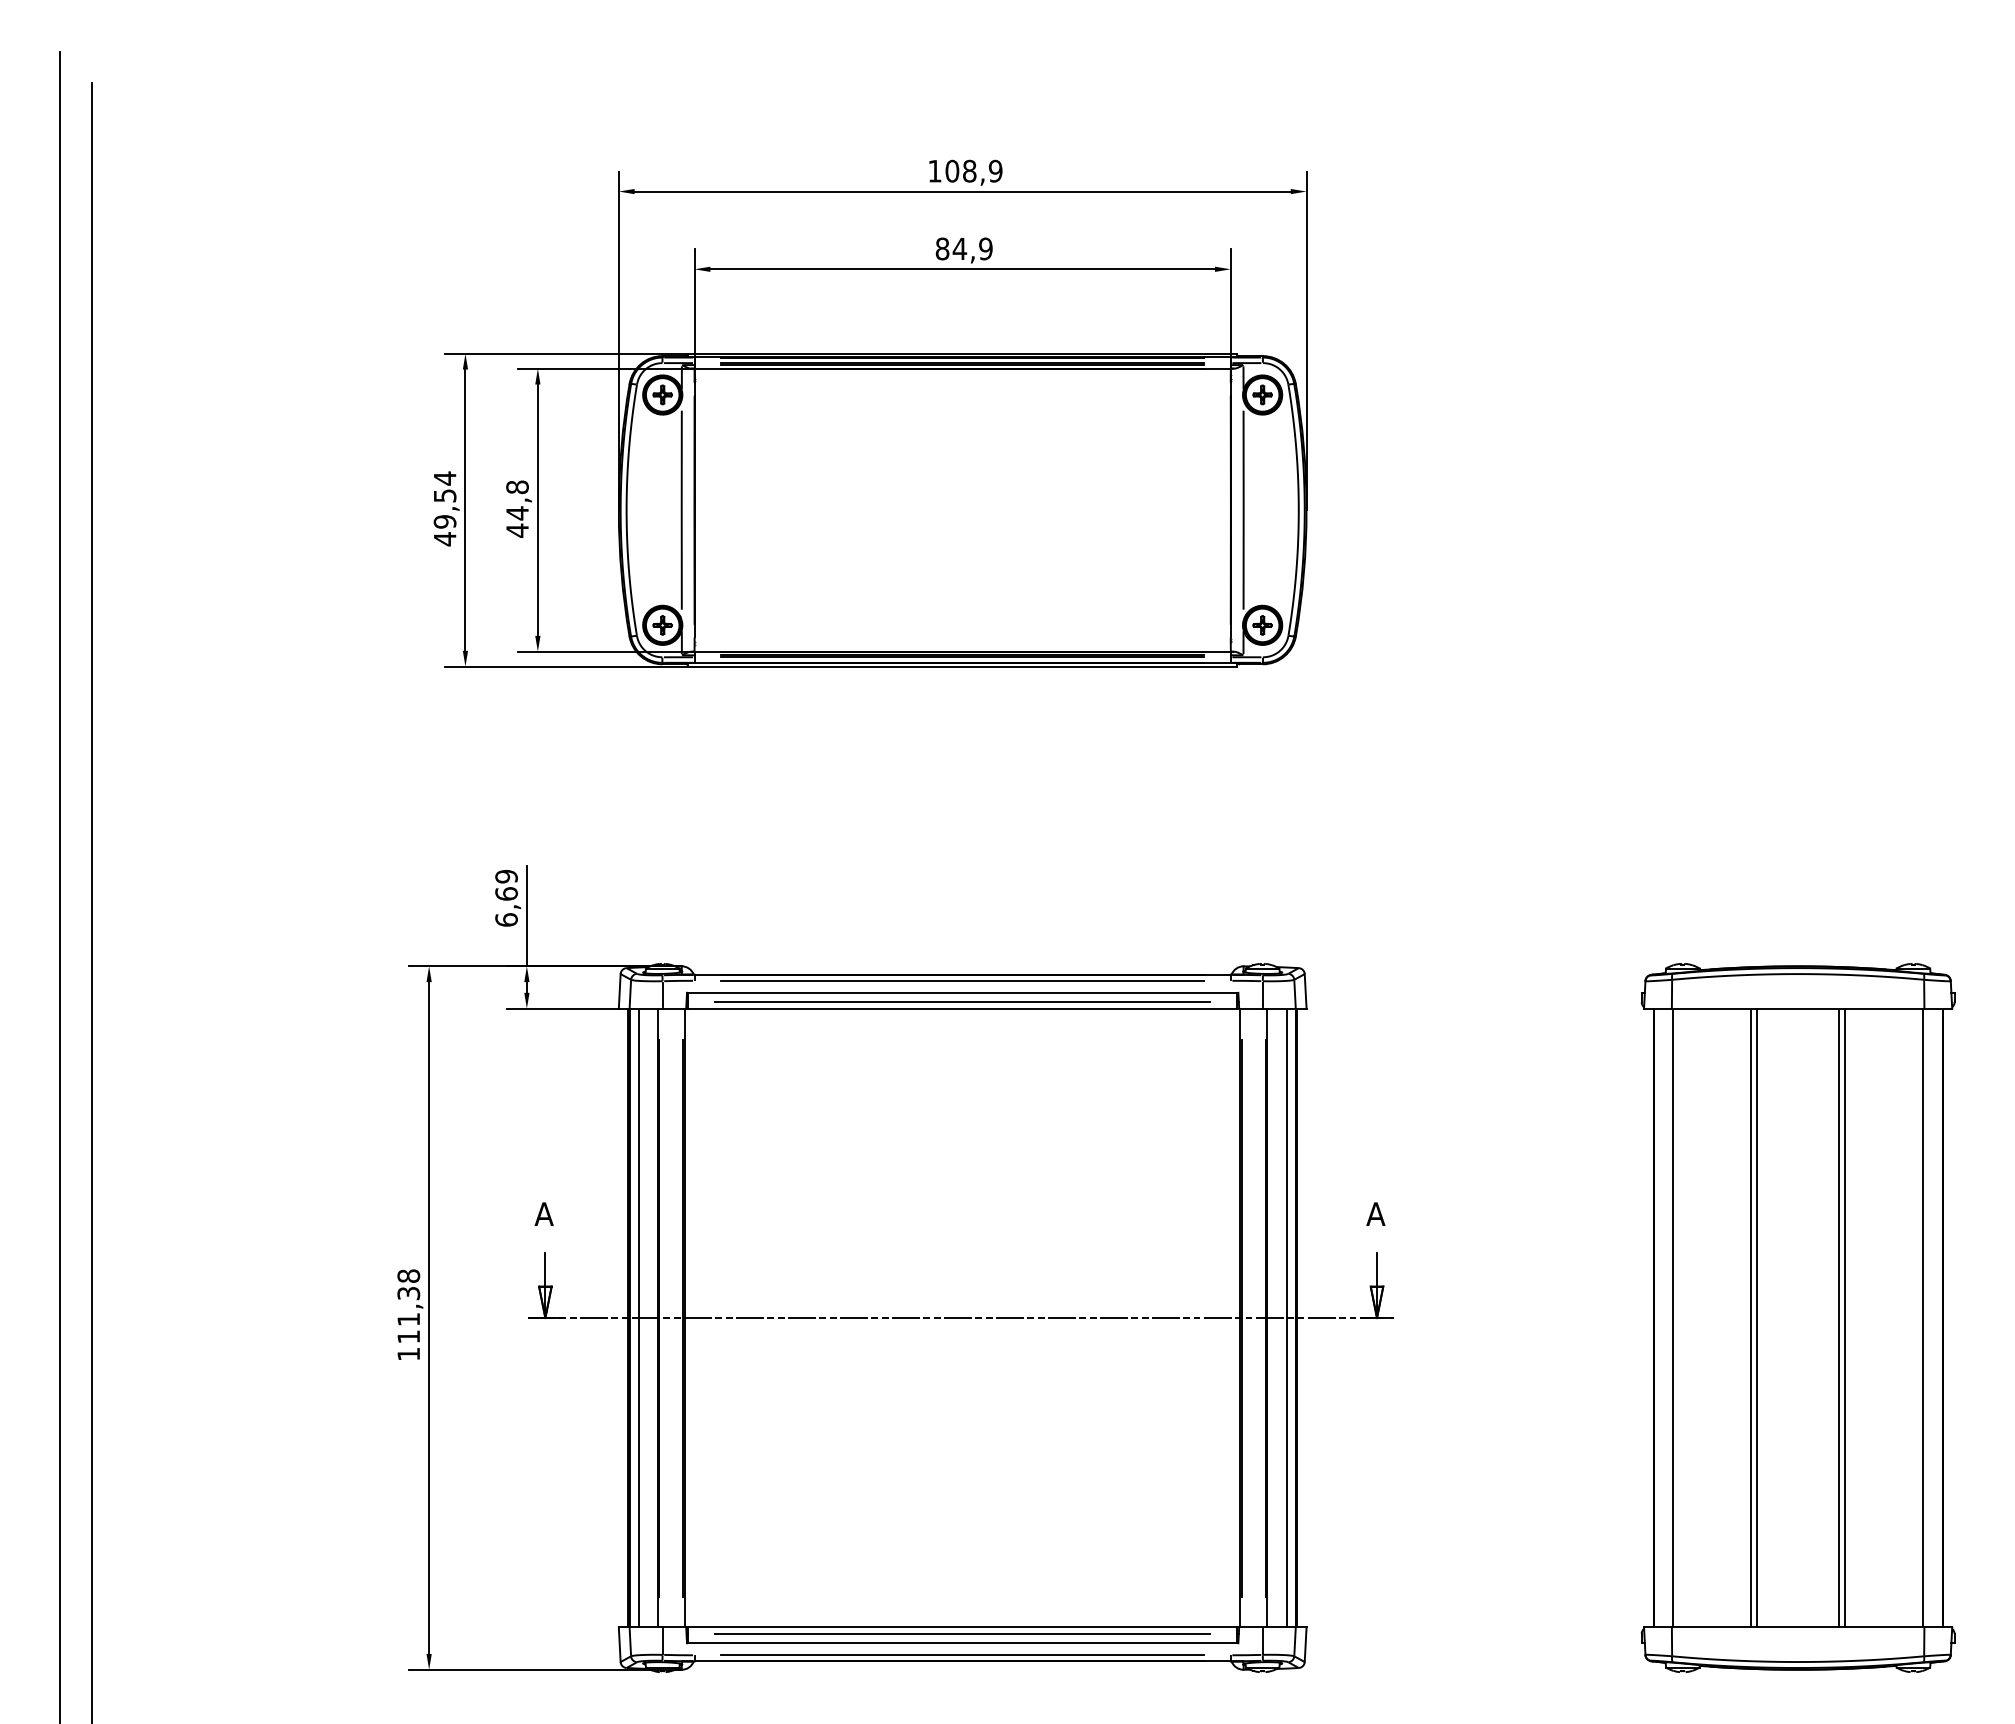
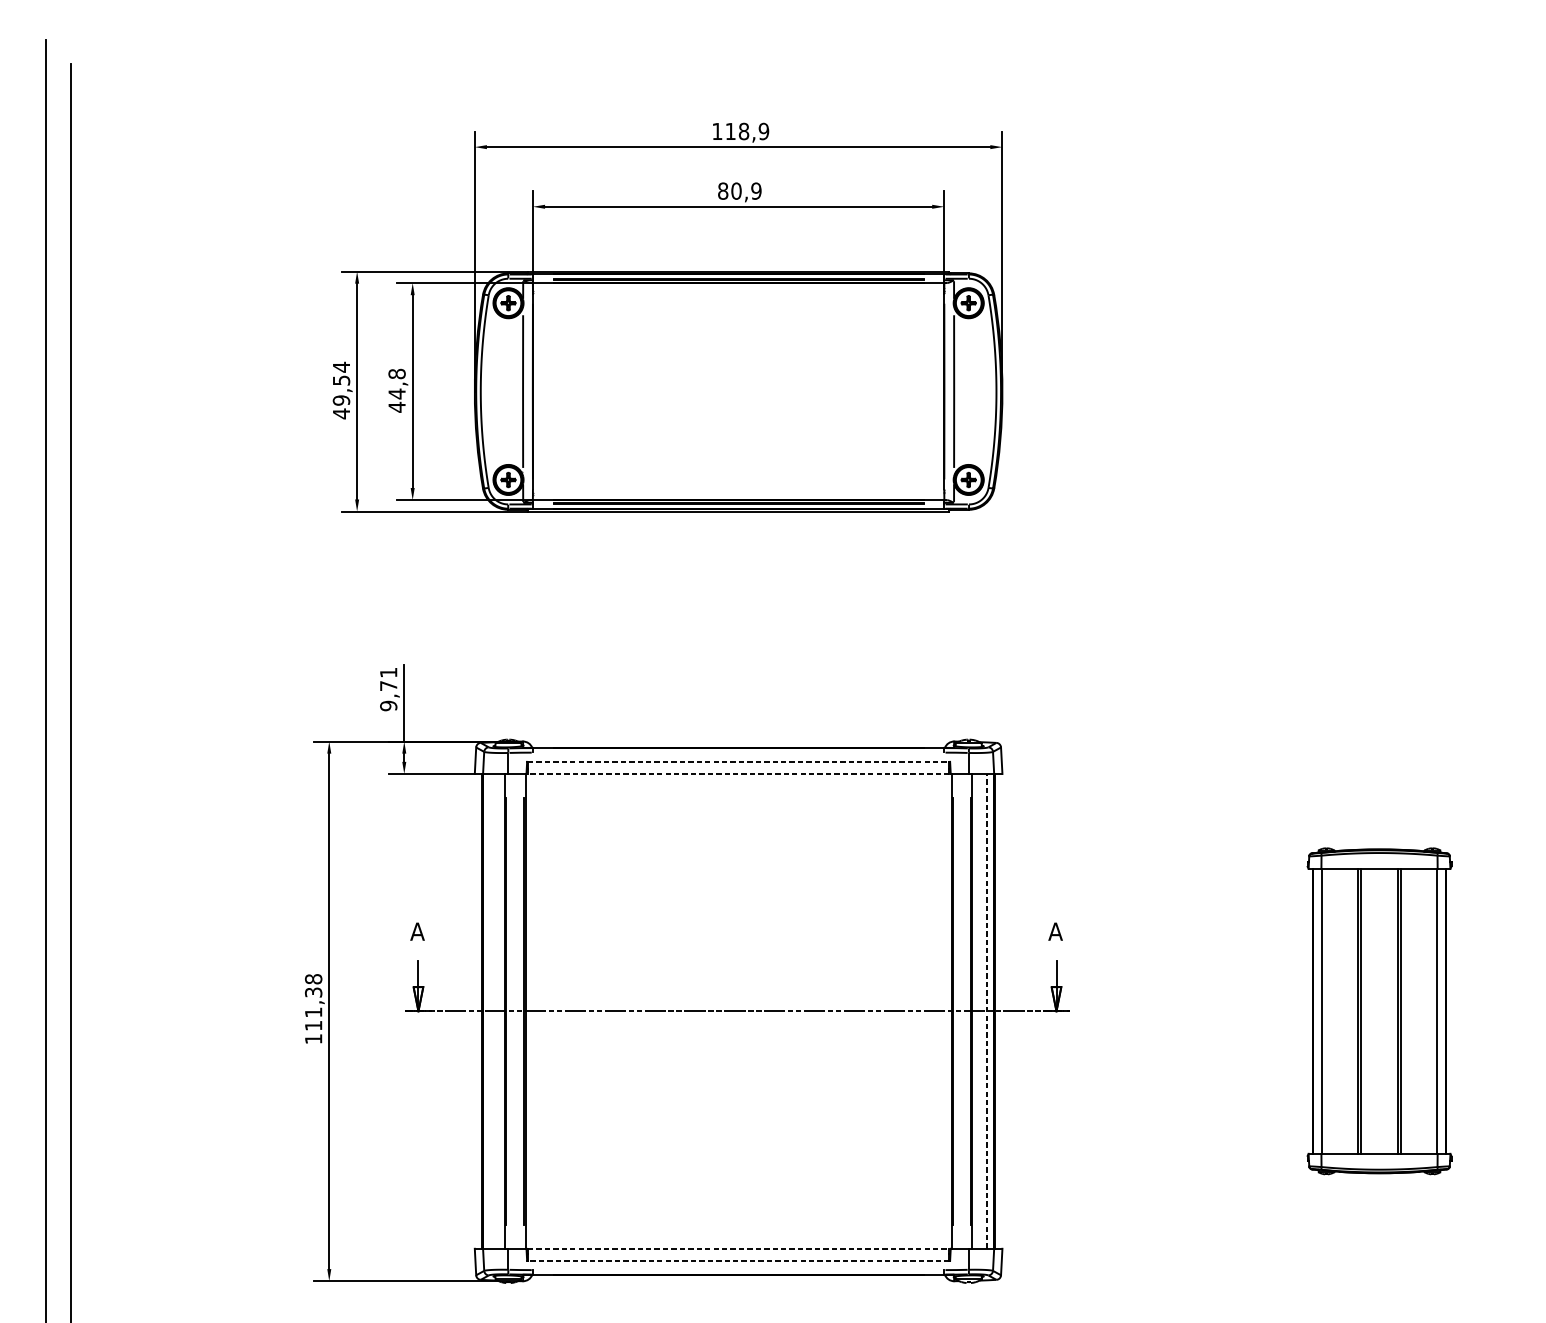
text: (952, 170) -> (730, 130), 108,9 -> 118,9
text: (959, 248) -> (736, 190), 84,9 -> 80,9
text: (506, 897) -> (388, 688), 6,69 -> 9,71
line: (962, 980) -> (738, 752), removed
line: (962, 992) -> (738, 761), solid -> dashed
line: (962, 1002) -> (738, 769), removed
line: (962, 1008) -> (738, 773), solid -> dashed
line: (638, 1317) -> (489, 1010), removed
line: (1286, 1317) -> (987, 1010), solid -> dashed
part: (1797, 1317) -> (1379, 1010), size x0.6
line: (962, 1627) -> (738, 1248), solid -> dashed
line: (962, 1633) -> (738, 1253), removed
line: (962, 1643) -> (738, 1261), solid -> dashed
line: (962, 1655) -> (738, 1270), removed

